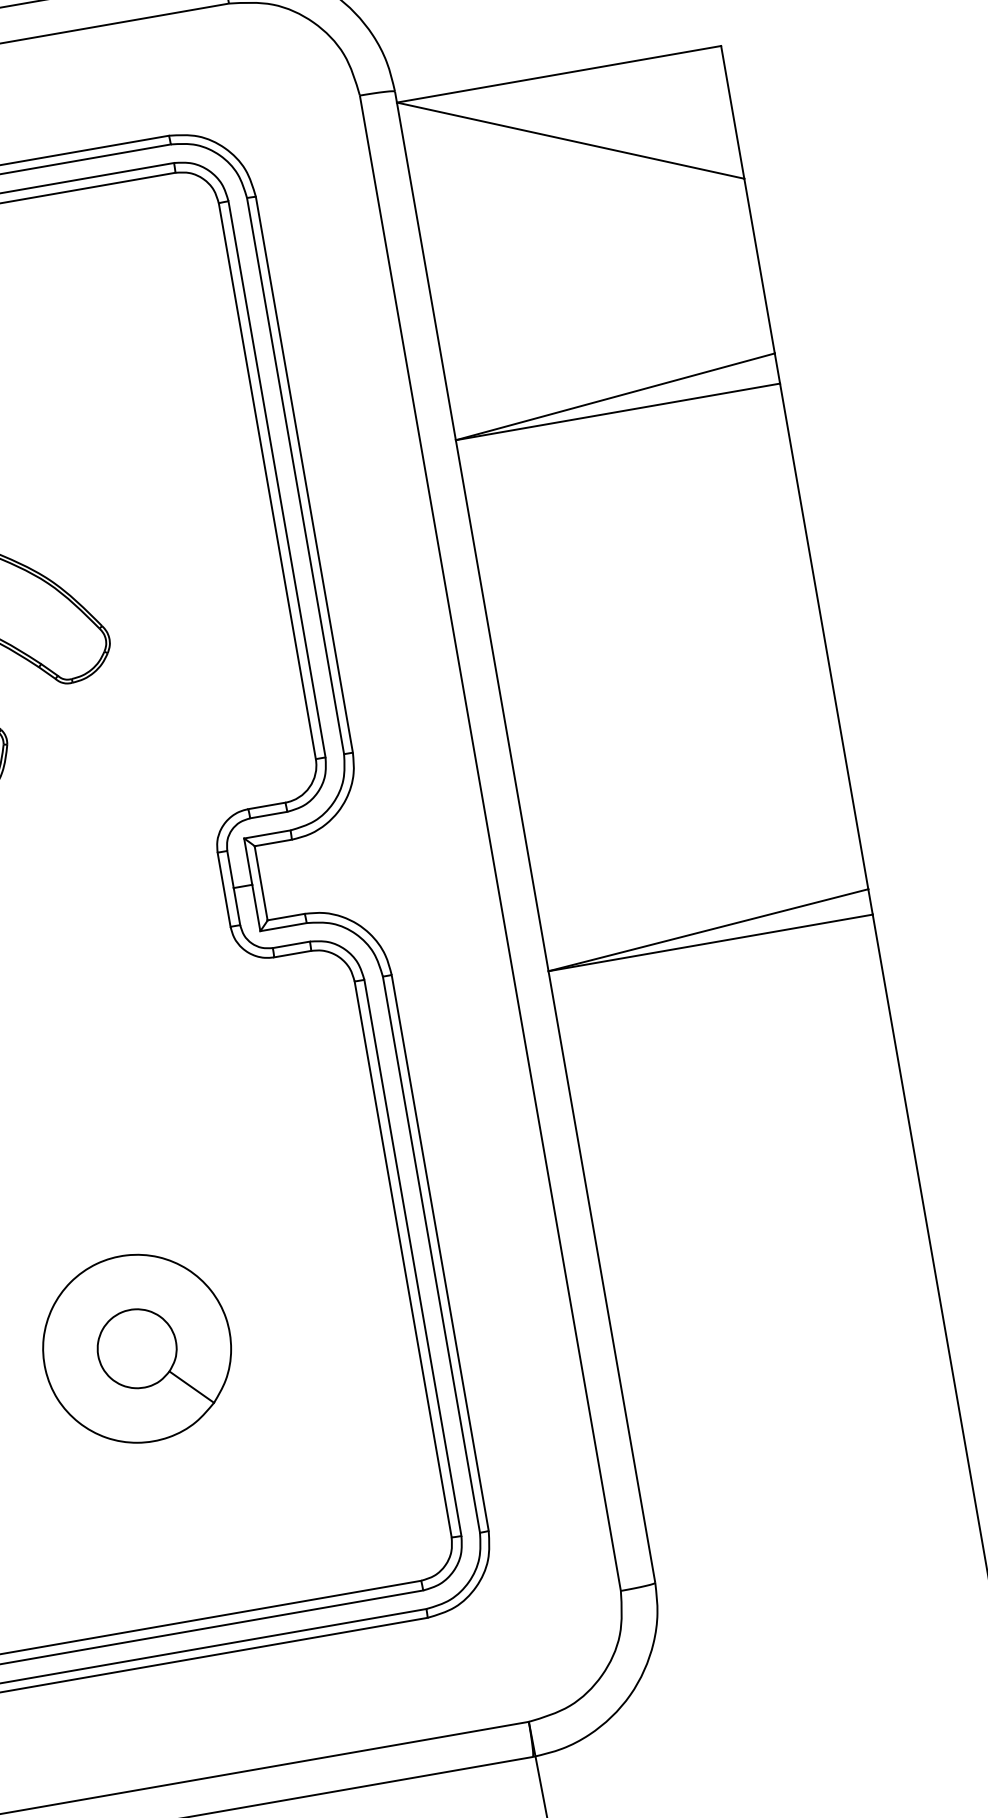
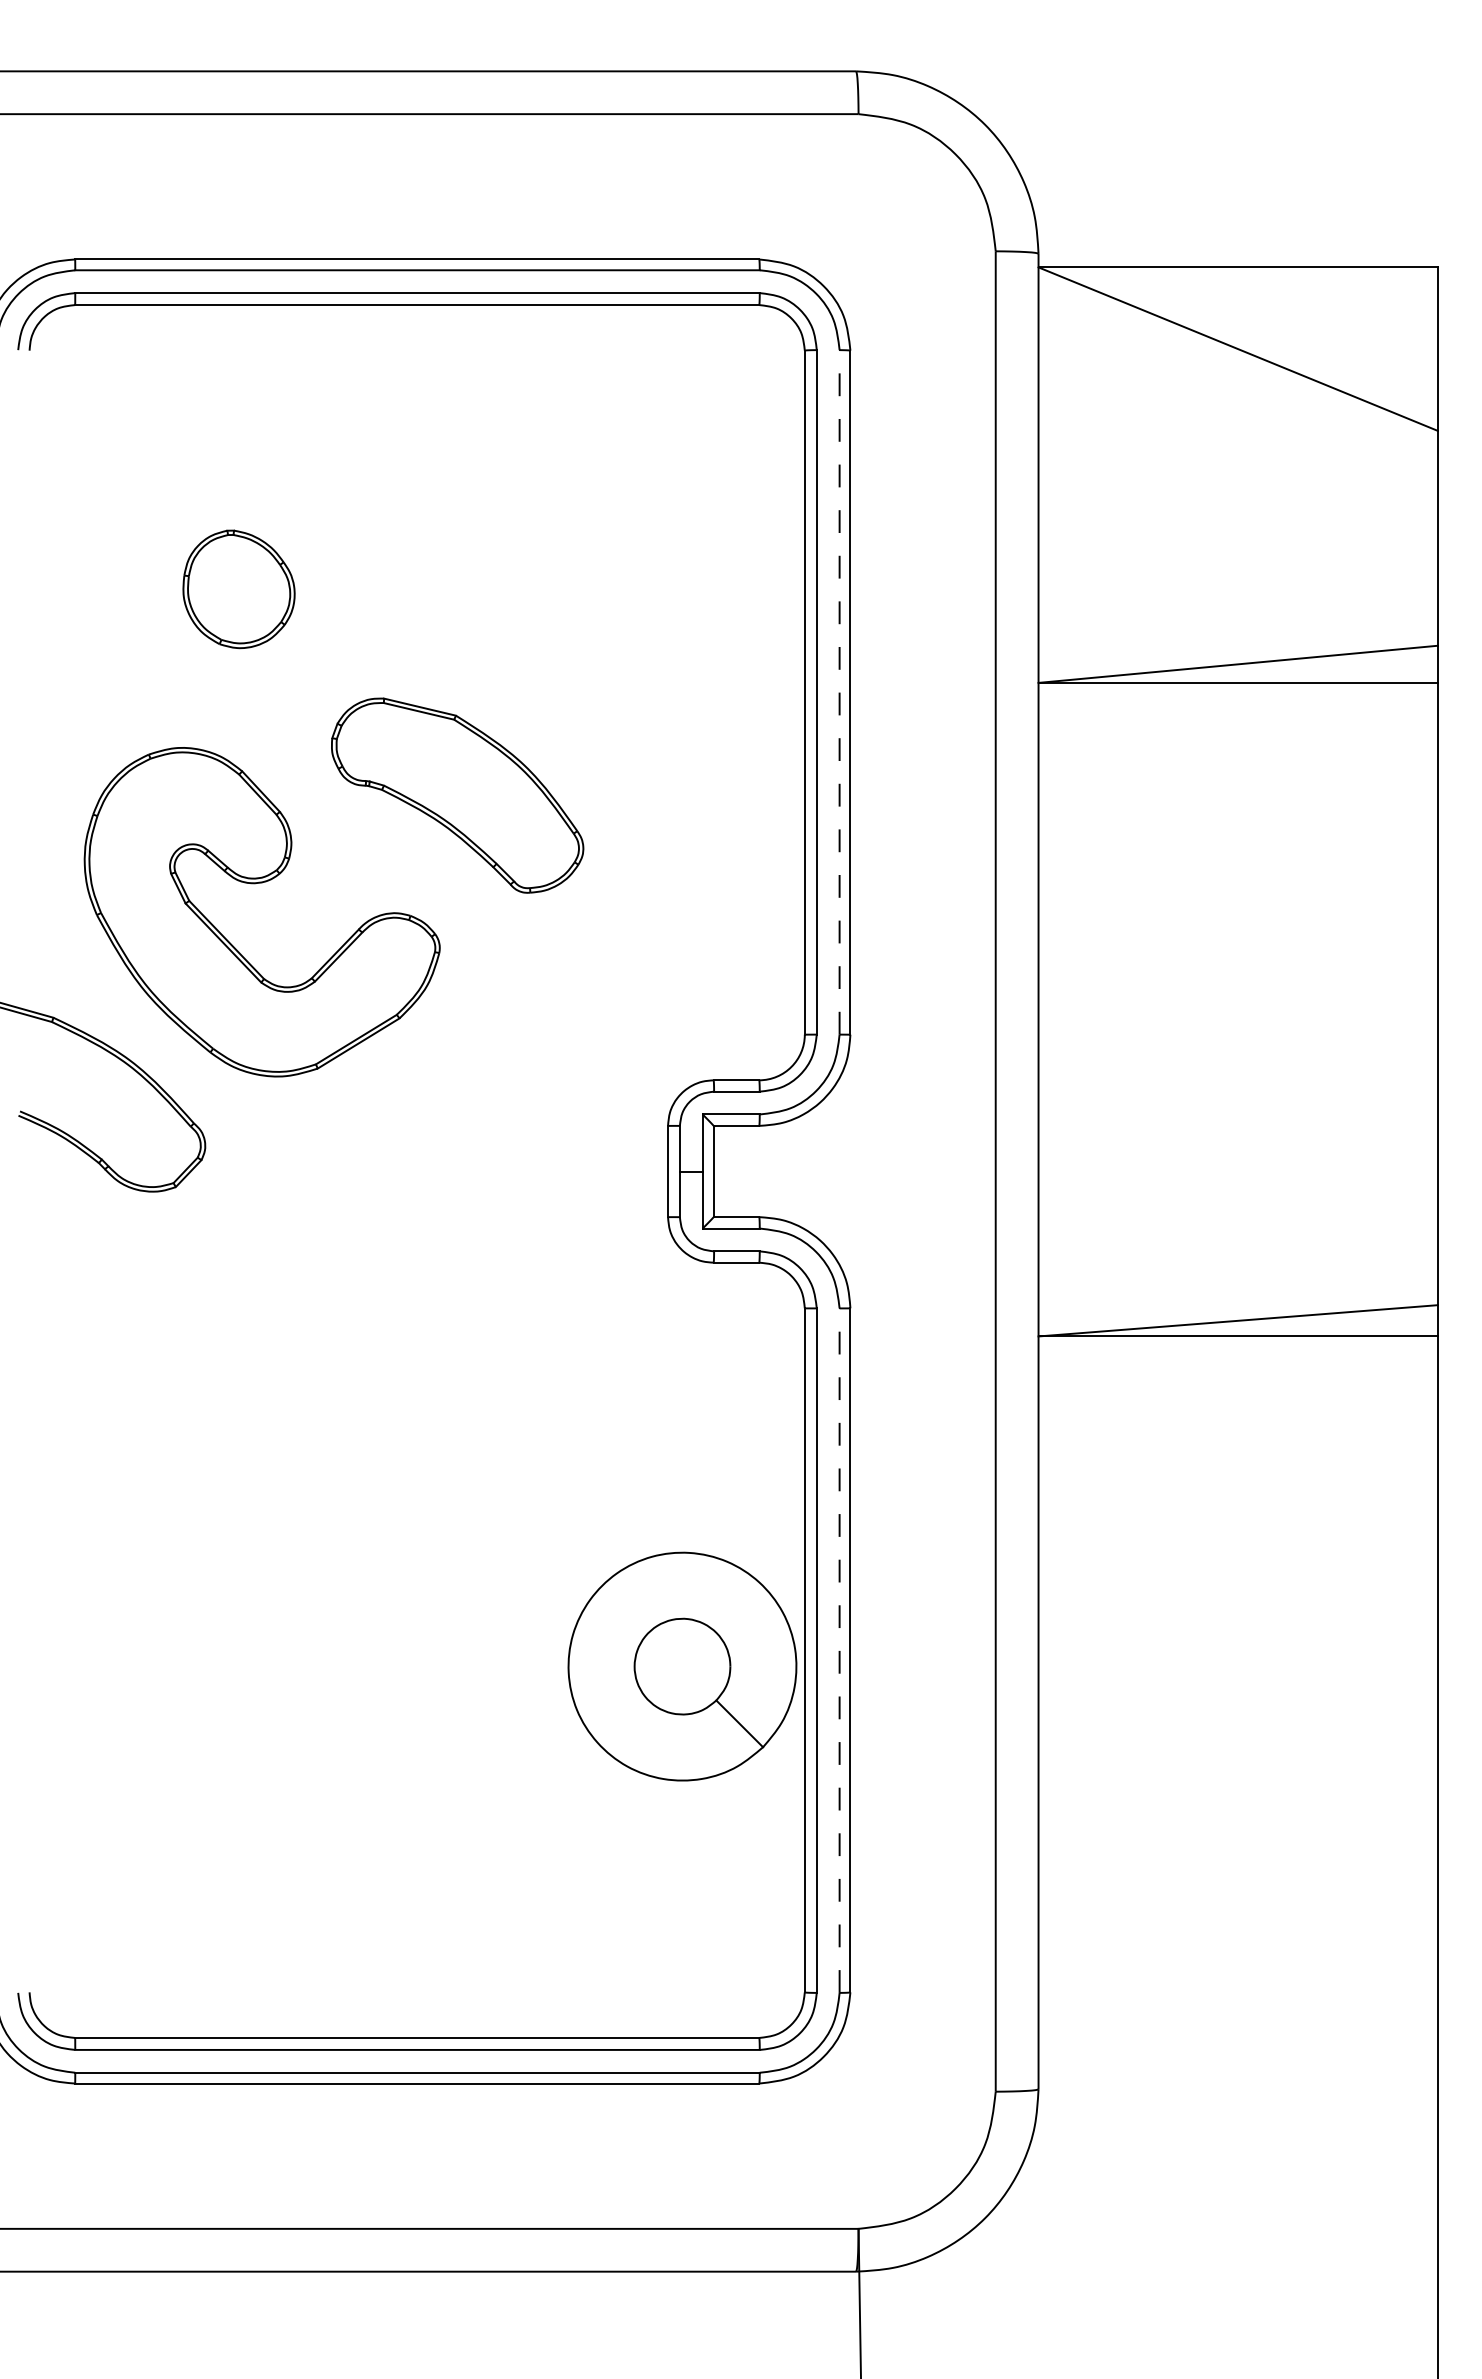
line: (295, 475) -> (839, 691), solid -> dashed
line: (431, 1254) -> (839, 1650), solid -> dashed
part: (137, 1348) -> (682, 1666), moved

